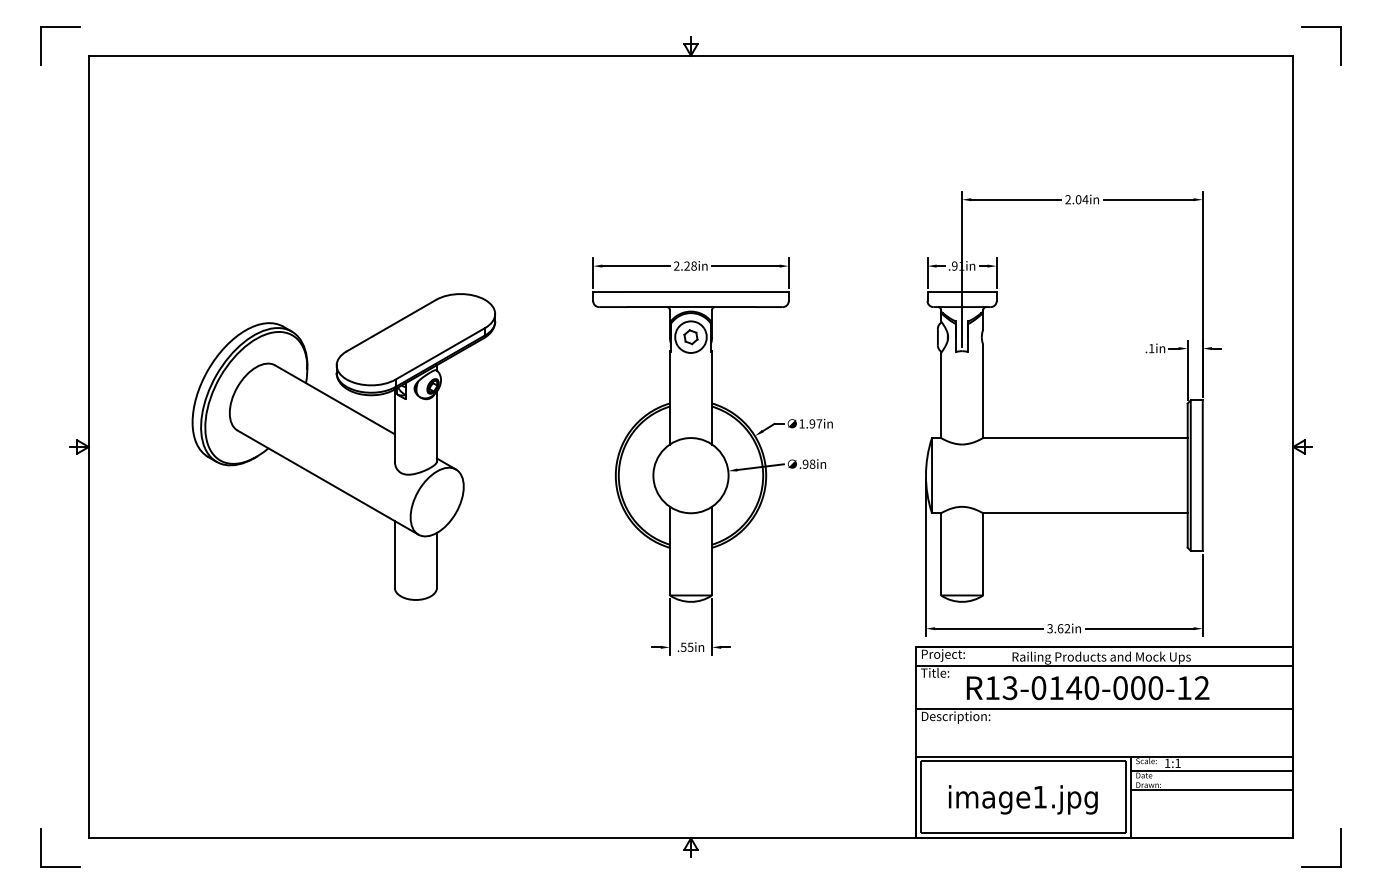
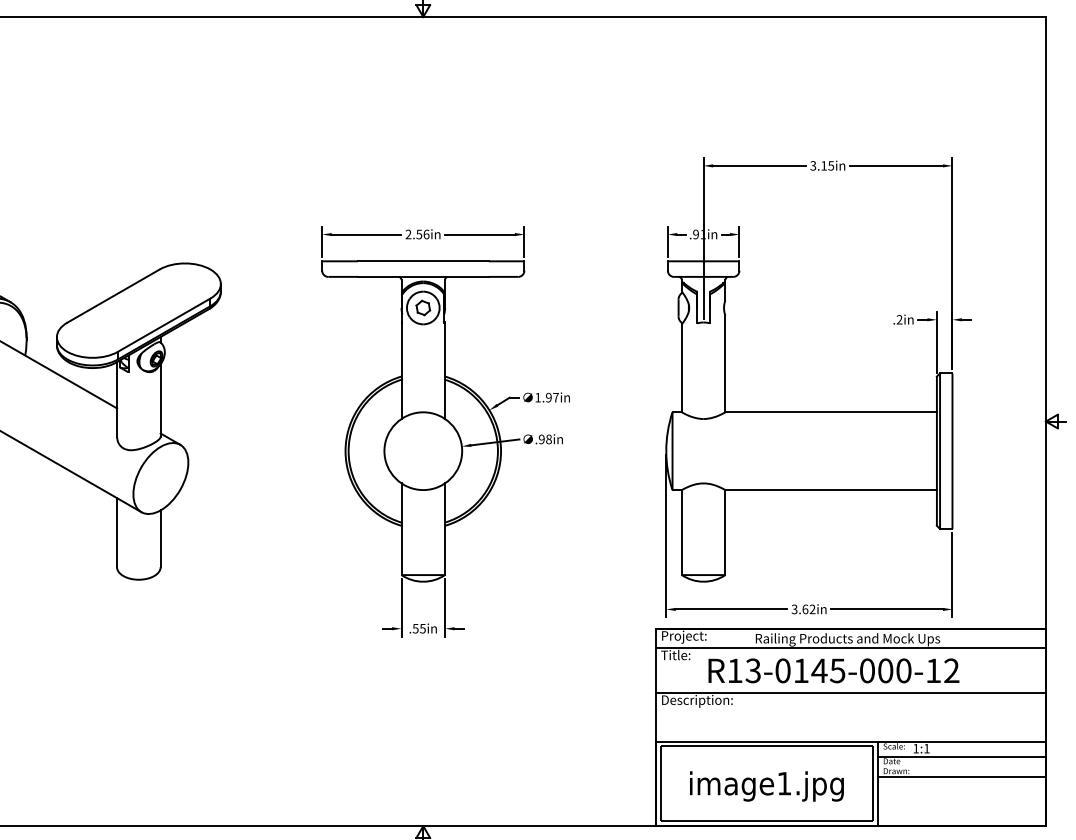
text: (1076, 199) -> (821, 165), 2.04in -> 3.15in
text: (690, 265) -> (422, 233), 2.28in -> 2.56in
text: (1151, 347) -> (899, 318), .1in -> .2in
text: (1091, 688) -> (837, 671), R13-0140-000-12 -> R13-0145-000-12

